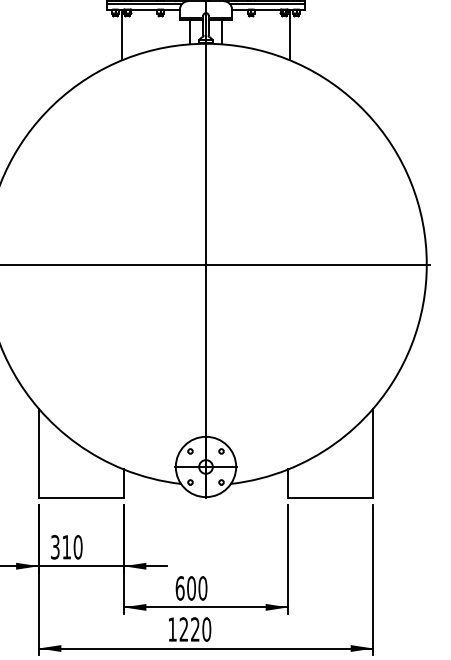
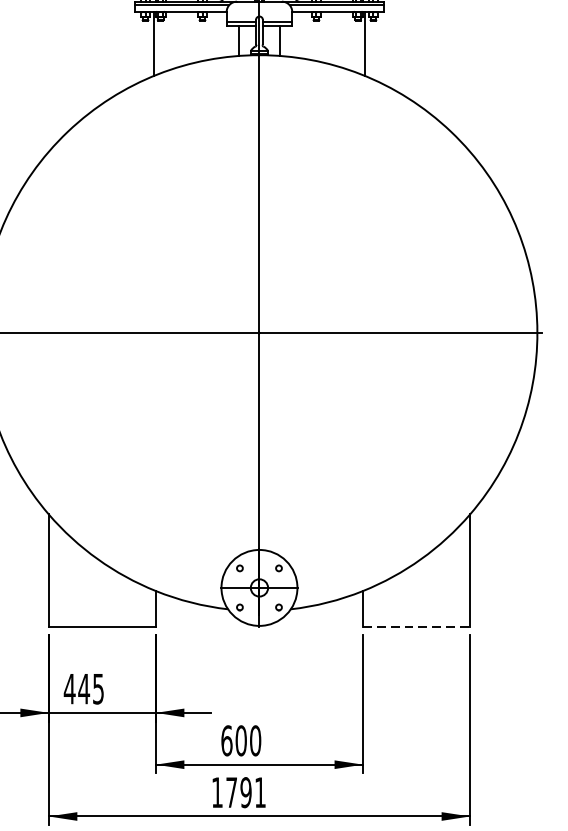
line: (330, 497) -> (416, 626), solid -> dashed
text: (66, 547) -> (83, 689), 310 -> 445
text: (195, 629) -> (246, 792), 1220 -> 1791

